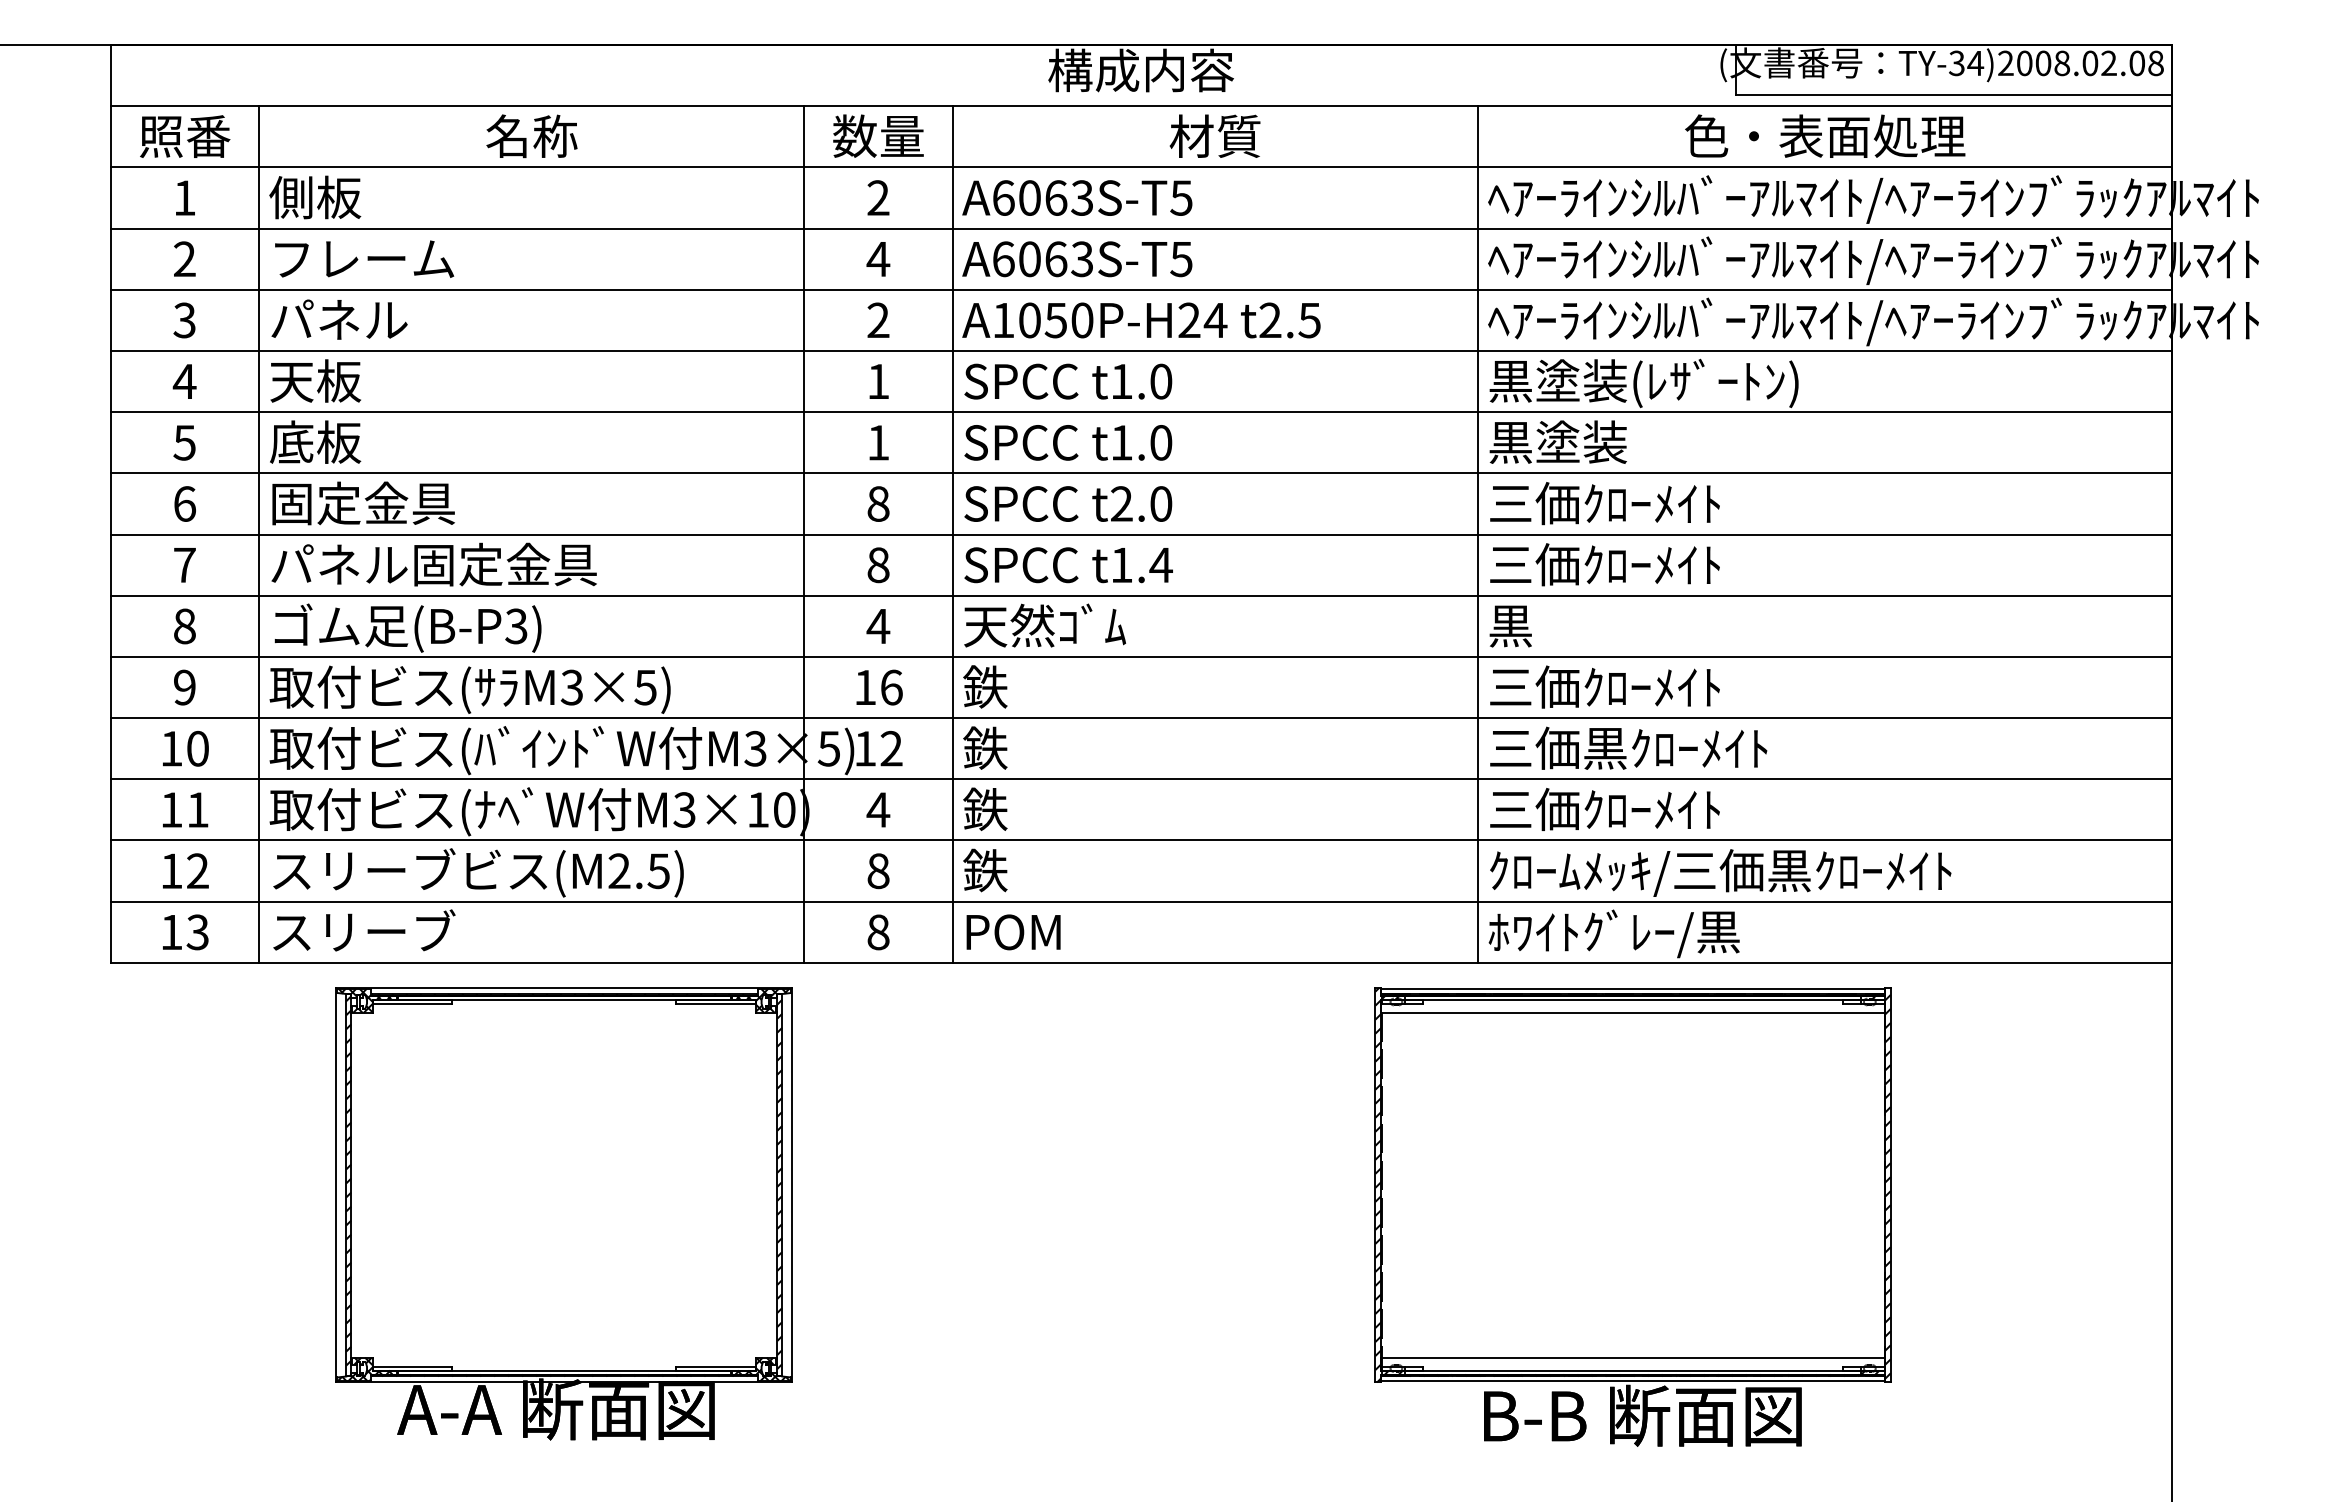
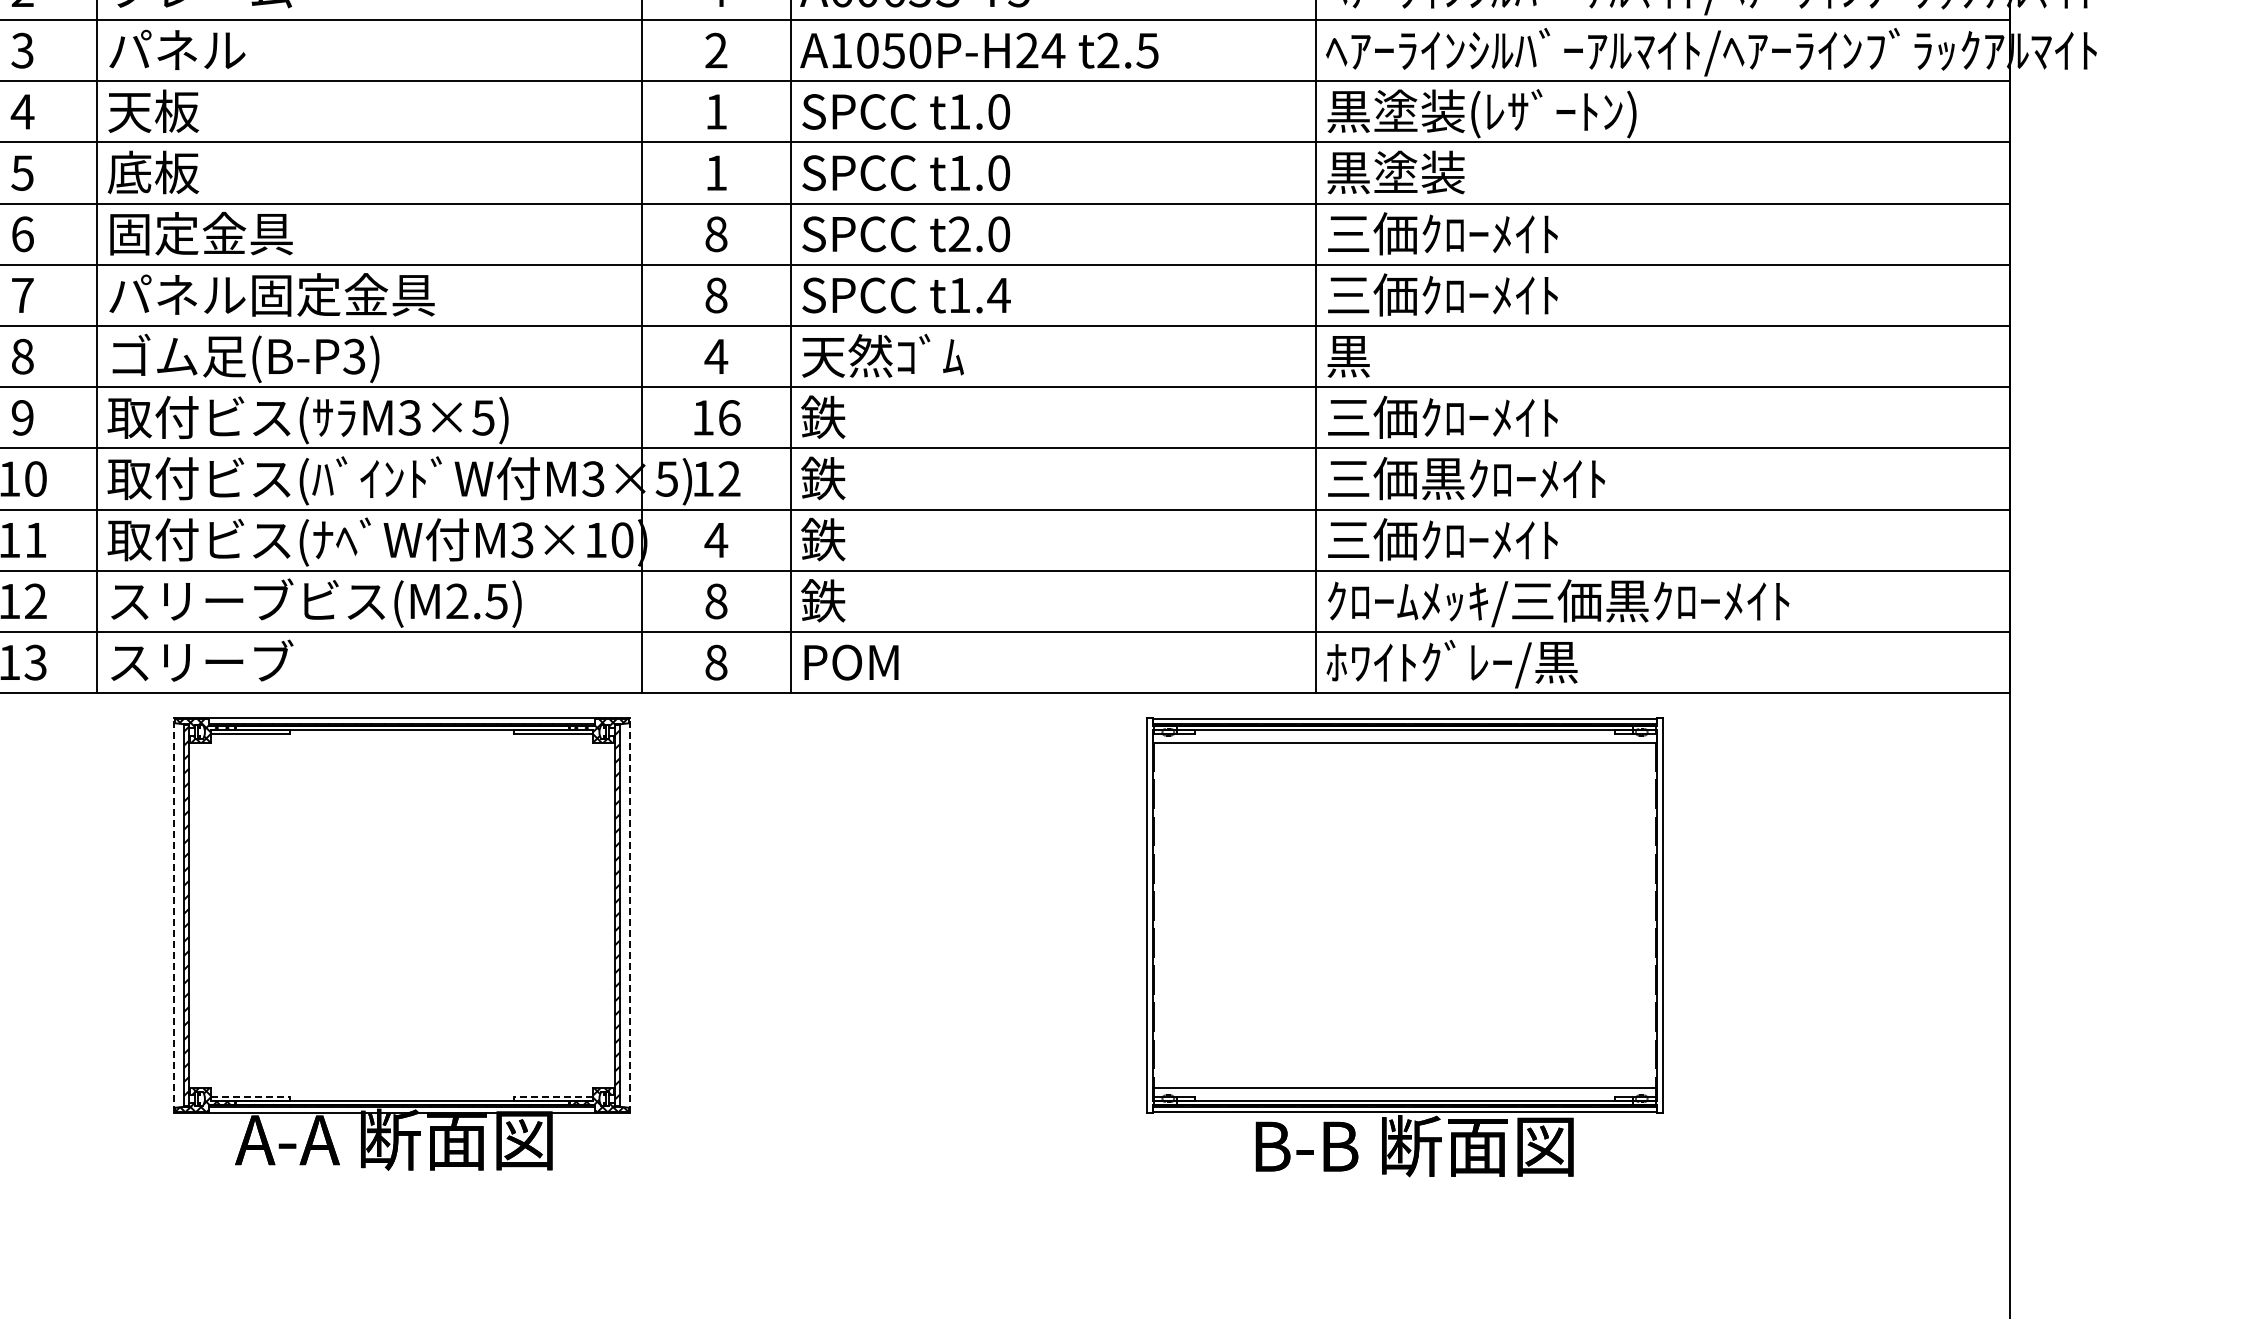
line: (336, 1184) -> (174, 914), solid -> dashed
line: (792, 1184) -> (630, 914), solid -> dashed
part: (1632, 1216) -> (1404, 946), moved
line: (412, 1366) -> (250, 1096), solid -> dashed
line: (715, 1366) -> (553, 1096), solid -> dashed

